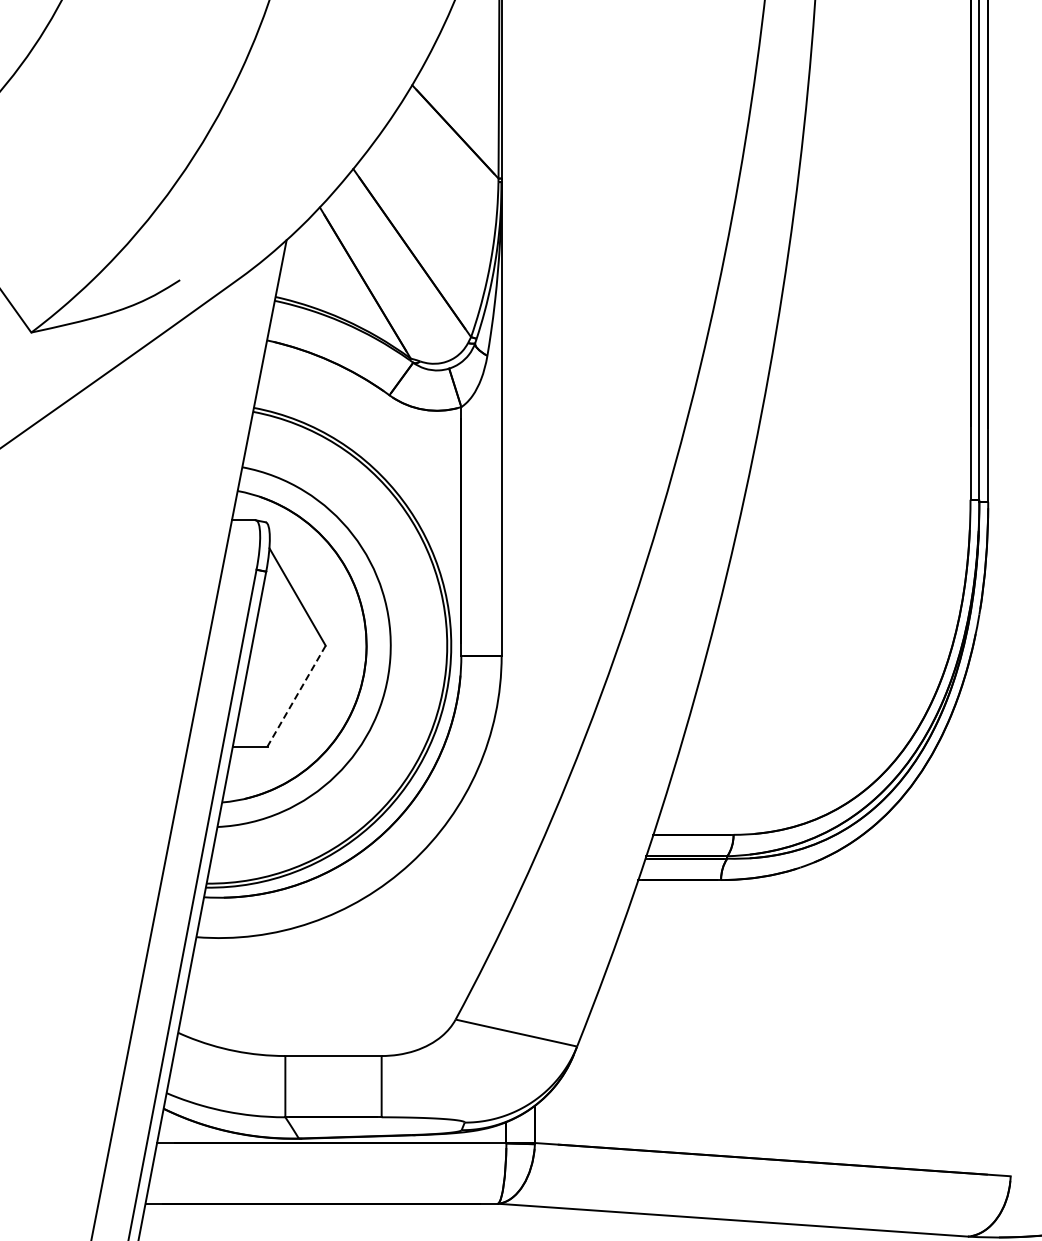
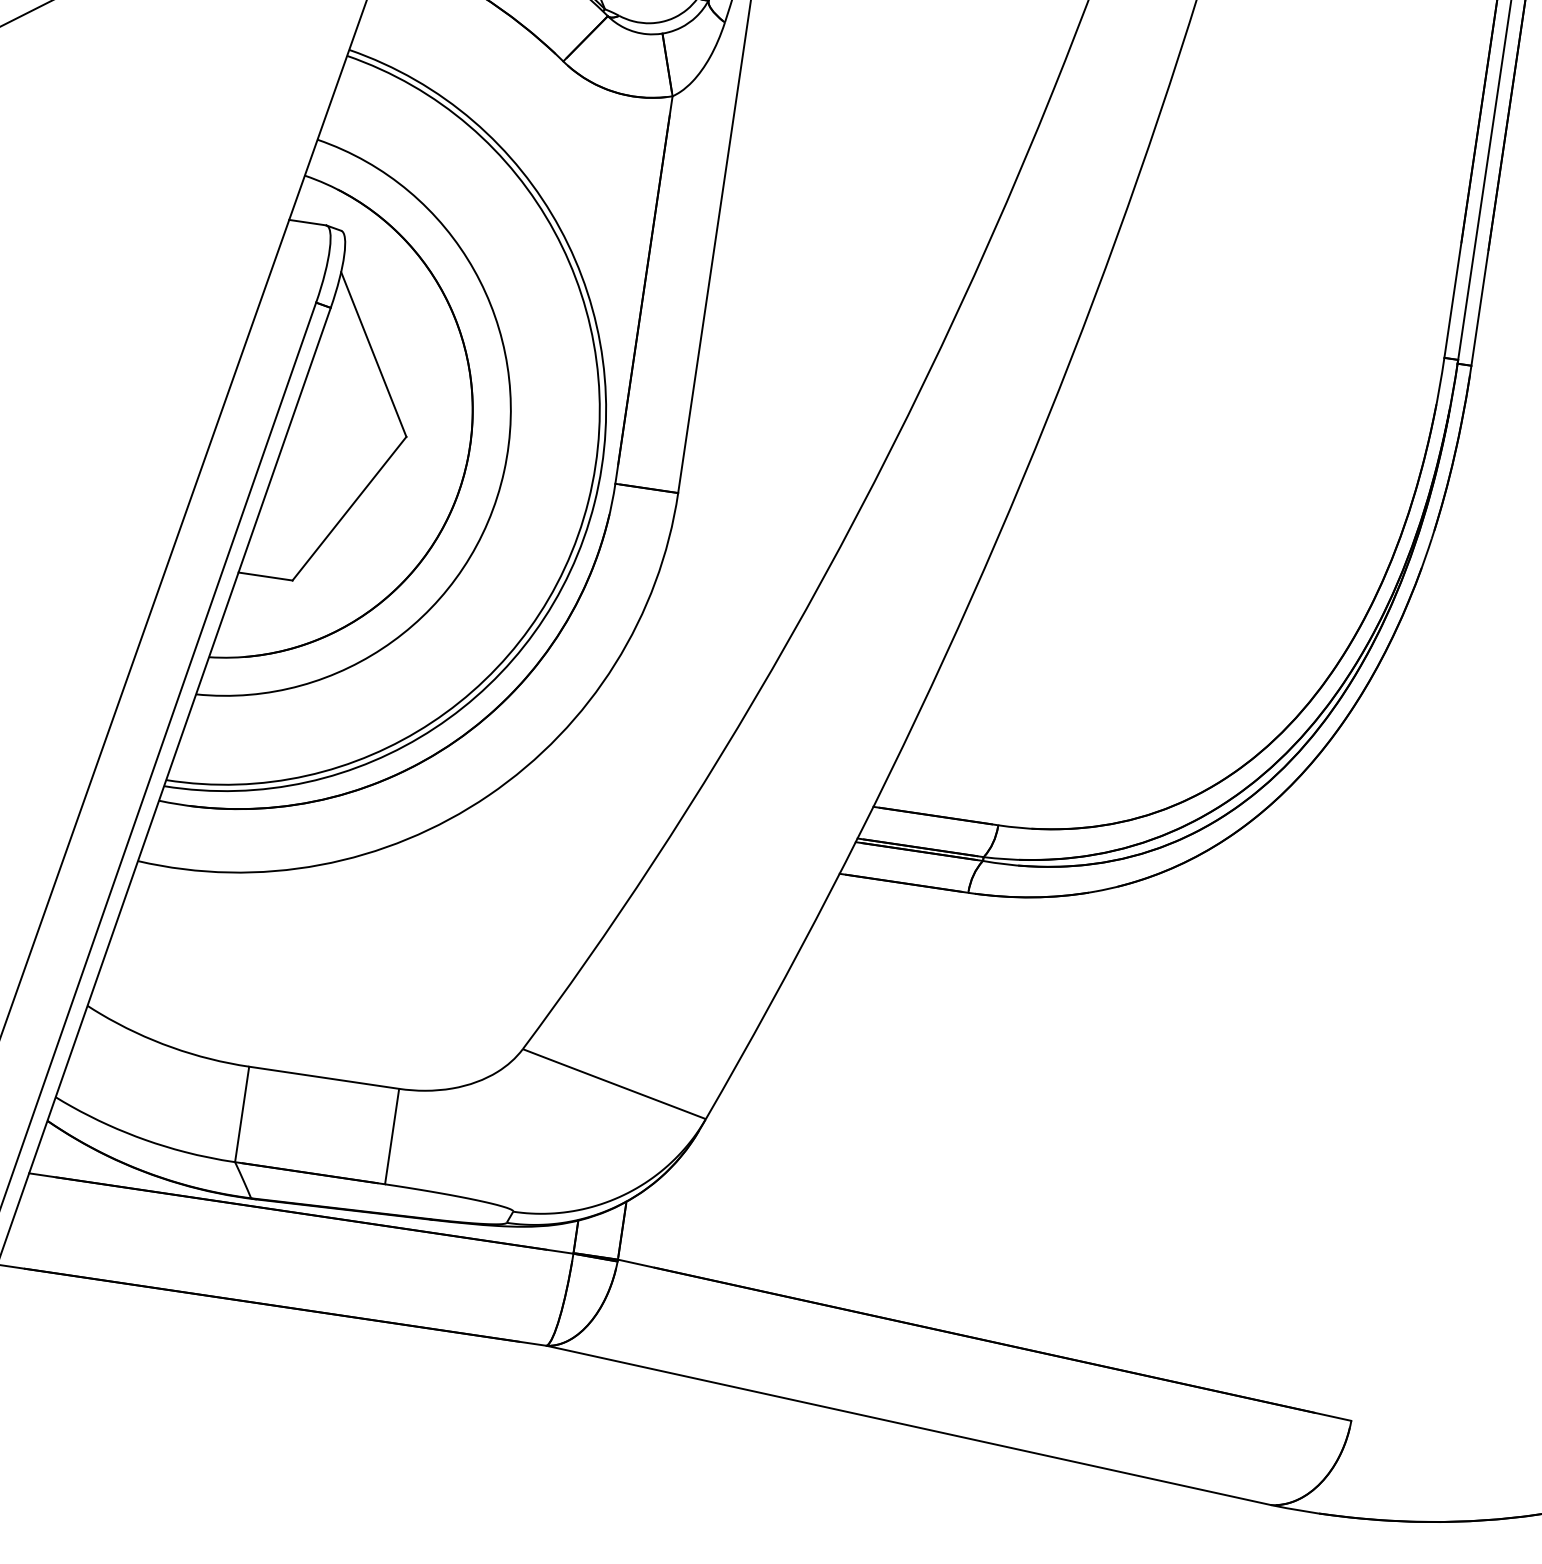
line: (296, 696) -> (349, 509), dashed -> solid

